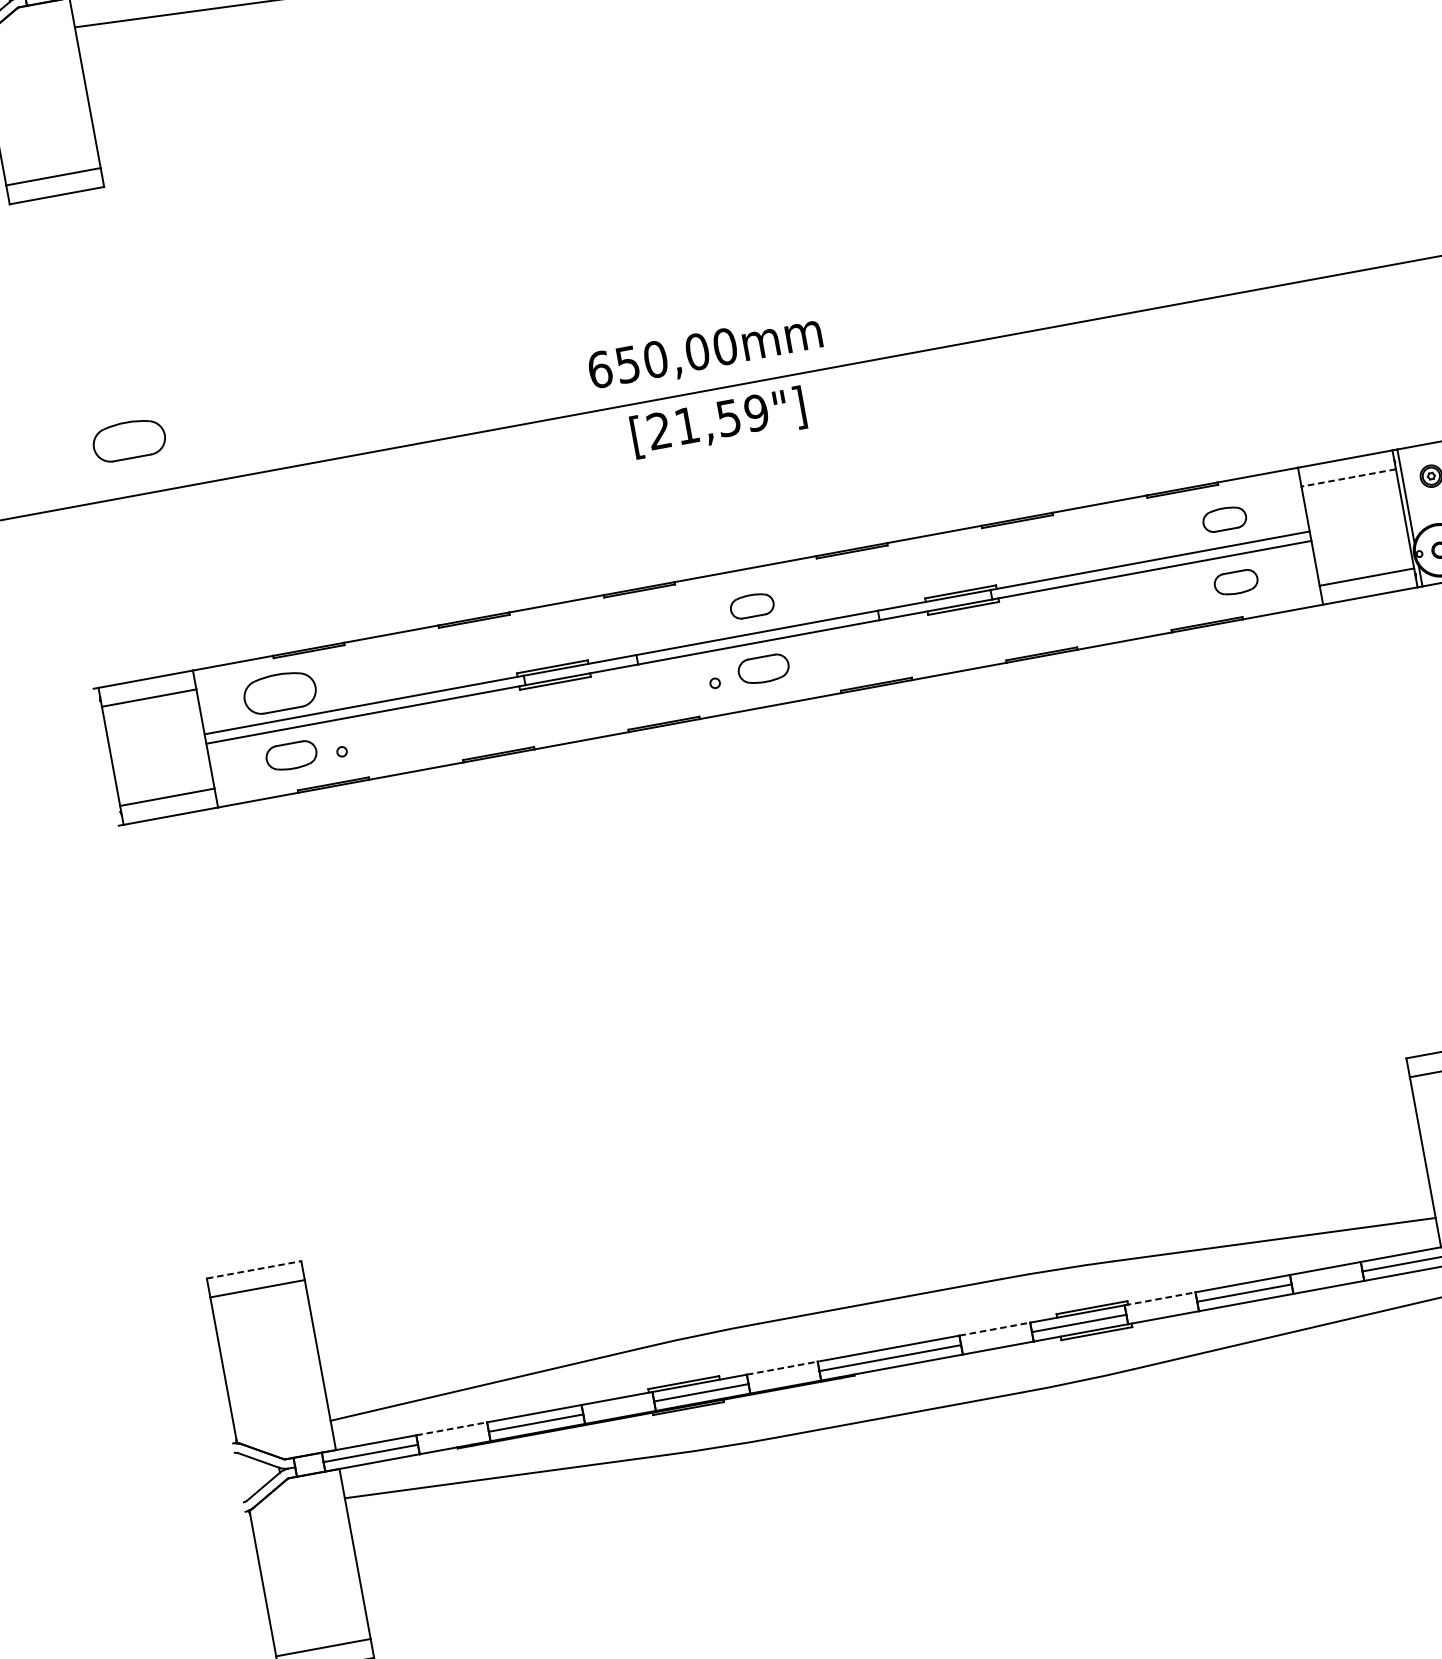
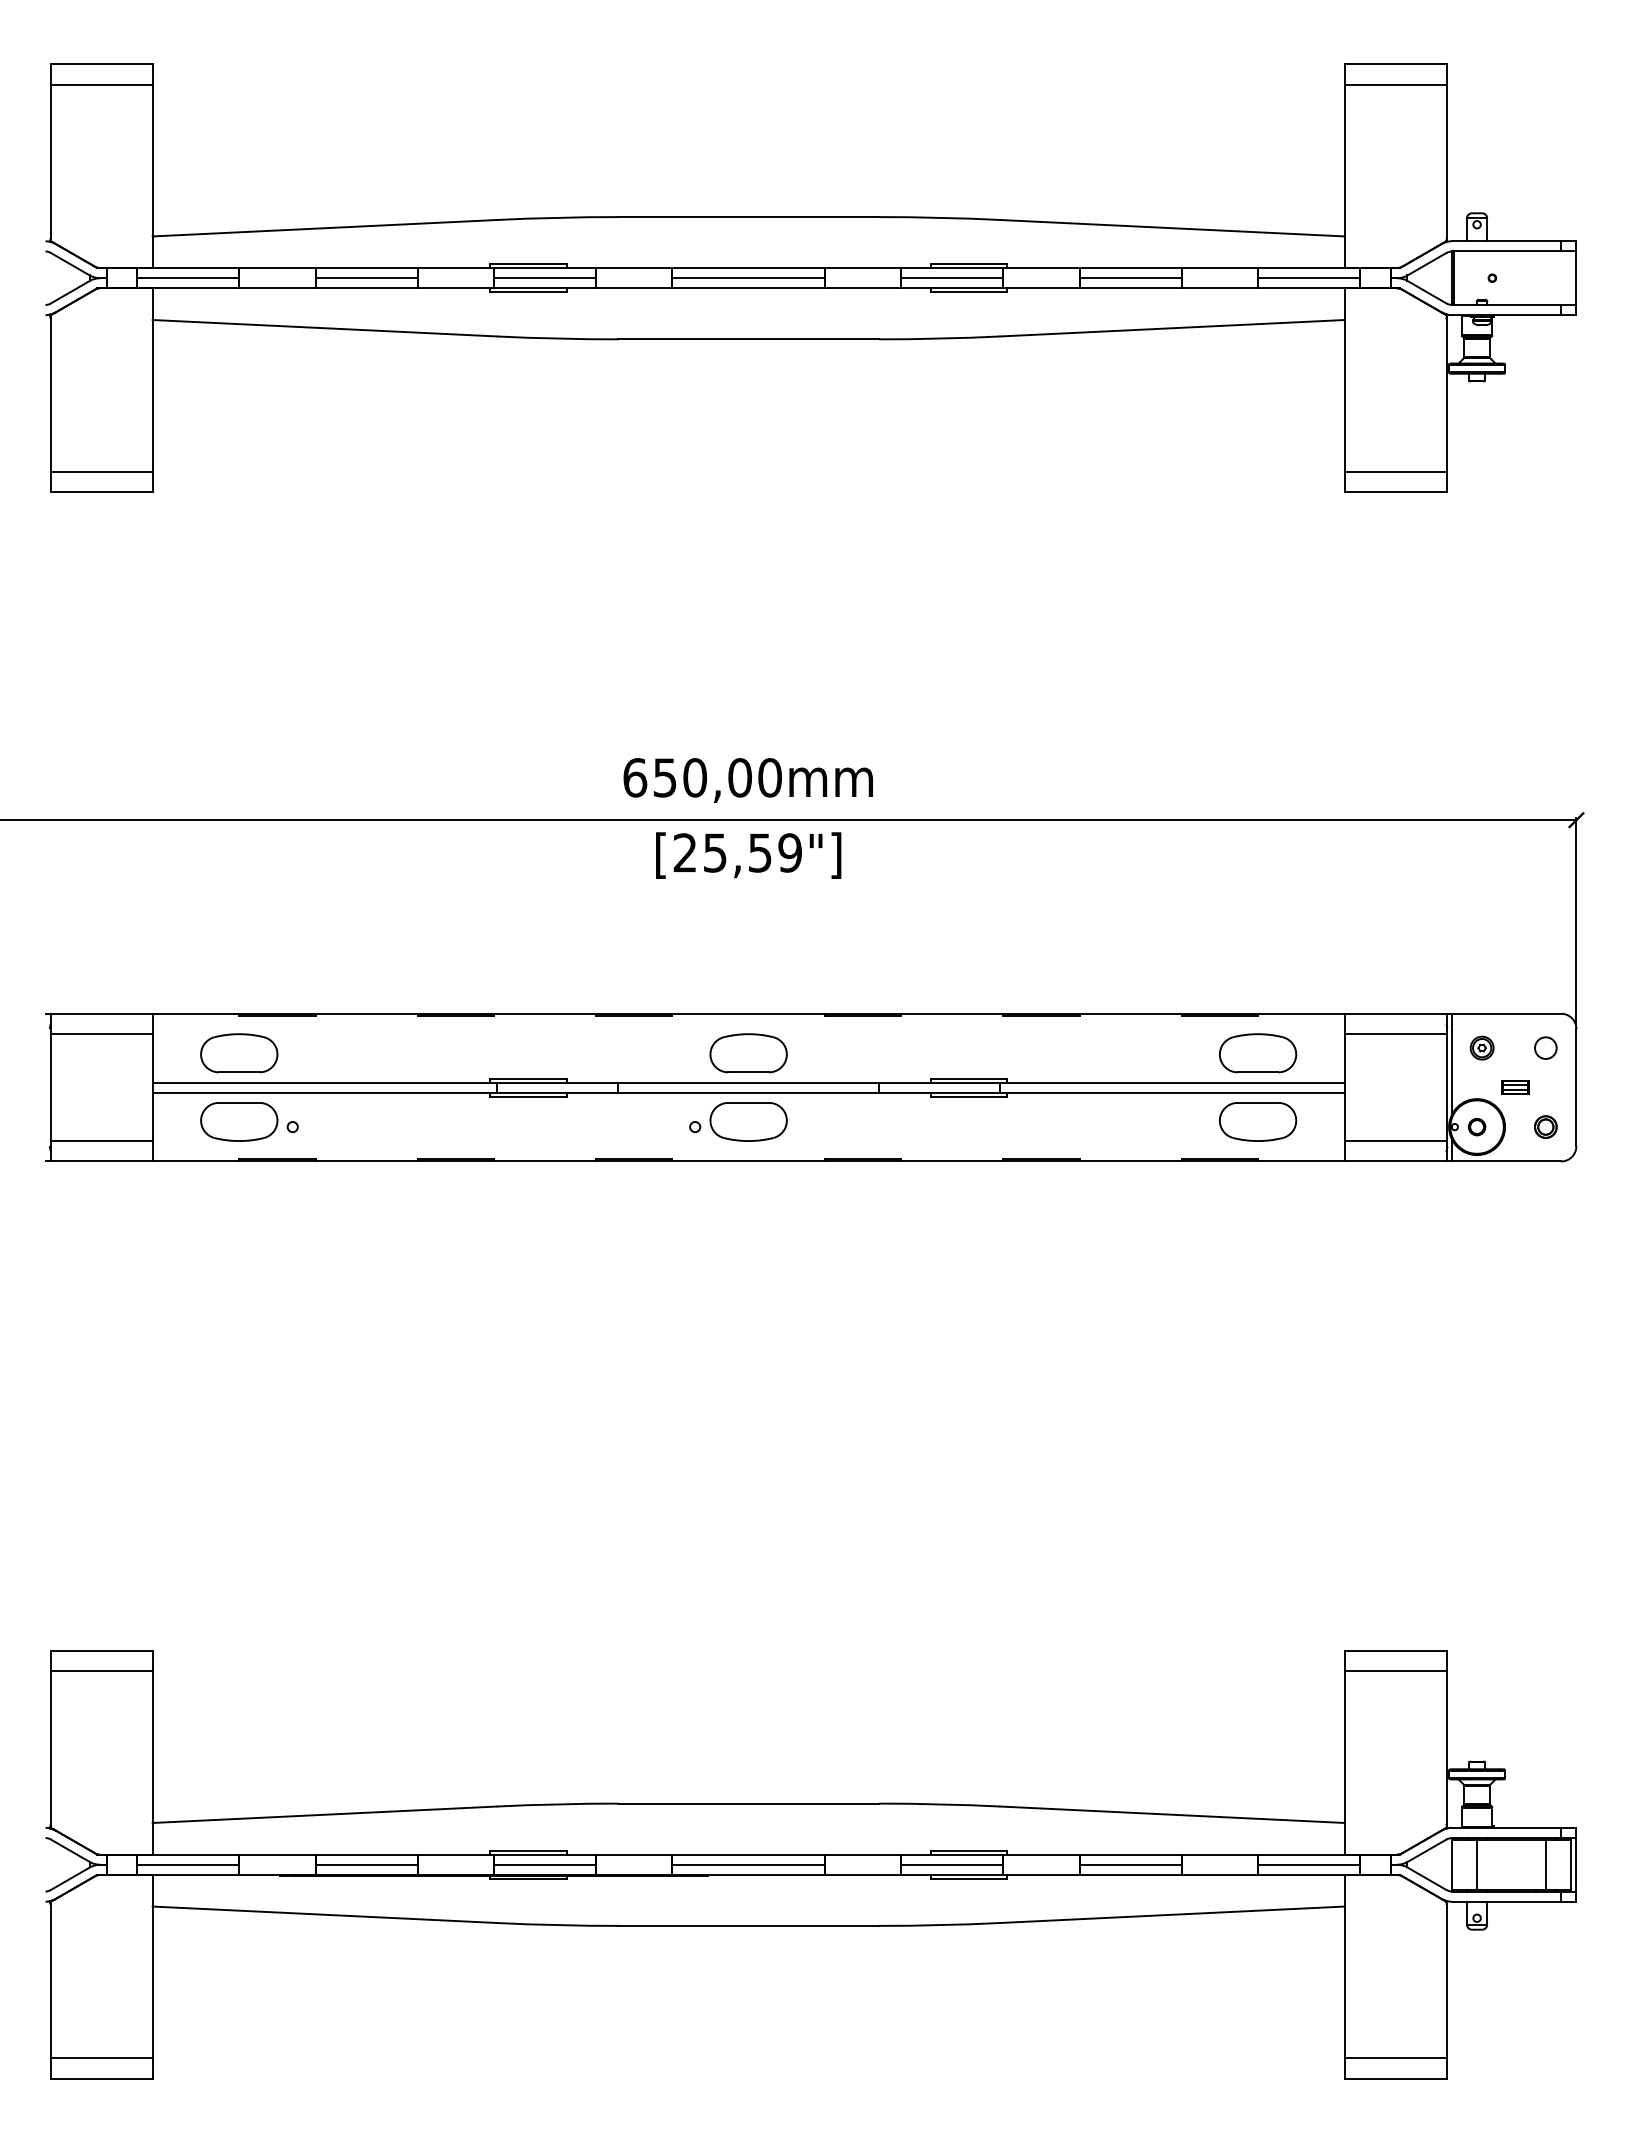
text: (687, 425) -> (715, 852), [21,59"] -> [25,59"]
part: (129, 440) -> (130, 761), removed
line: (1348, 478) -> (1395, 1034), dashed -> solid
part: (1224, 519) -> (1258, 1053), size x1.67
part: (1236, 582) -> (1258, 1121), size x1.67
part: (752, 606) -> (748, 1053), size x1.67
part: (763, 669) -> (748, 1121), size x1.43
part: (291, 755) -> (239, 1121), size x1.43
line: (253, 1269) -> (101, 1650), dashed -> solid
line: (1160, 1298) -> (1042, 1854), dashed -> solid
line: (995, 1329) -> (863, 1854), dashed -> solid
line: (782, 1368) -> (634, 1854), dashed -> solid
line: (451, 1428) -> (277, 1854), dashed -> solid

